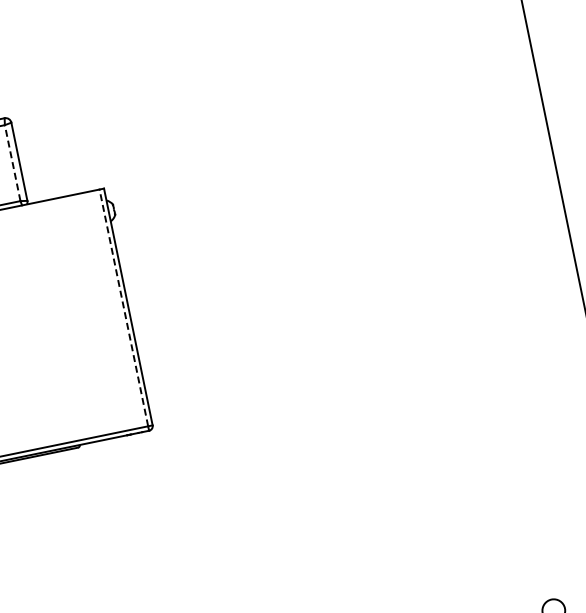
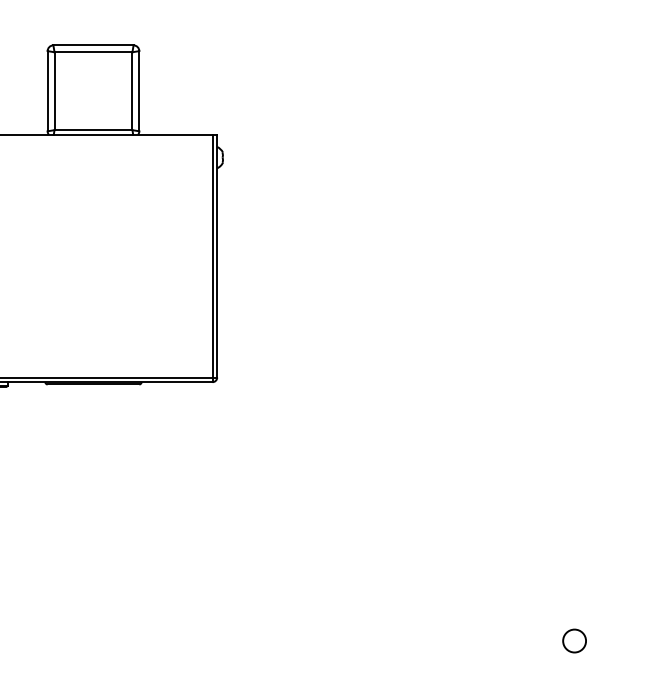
line: (12, 163) -> (132, 91), dashed -> solid
line: (123, 307) -> (212, 255), dashed -> solid

